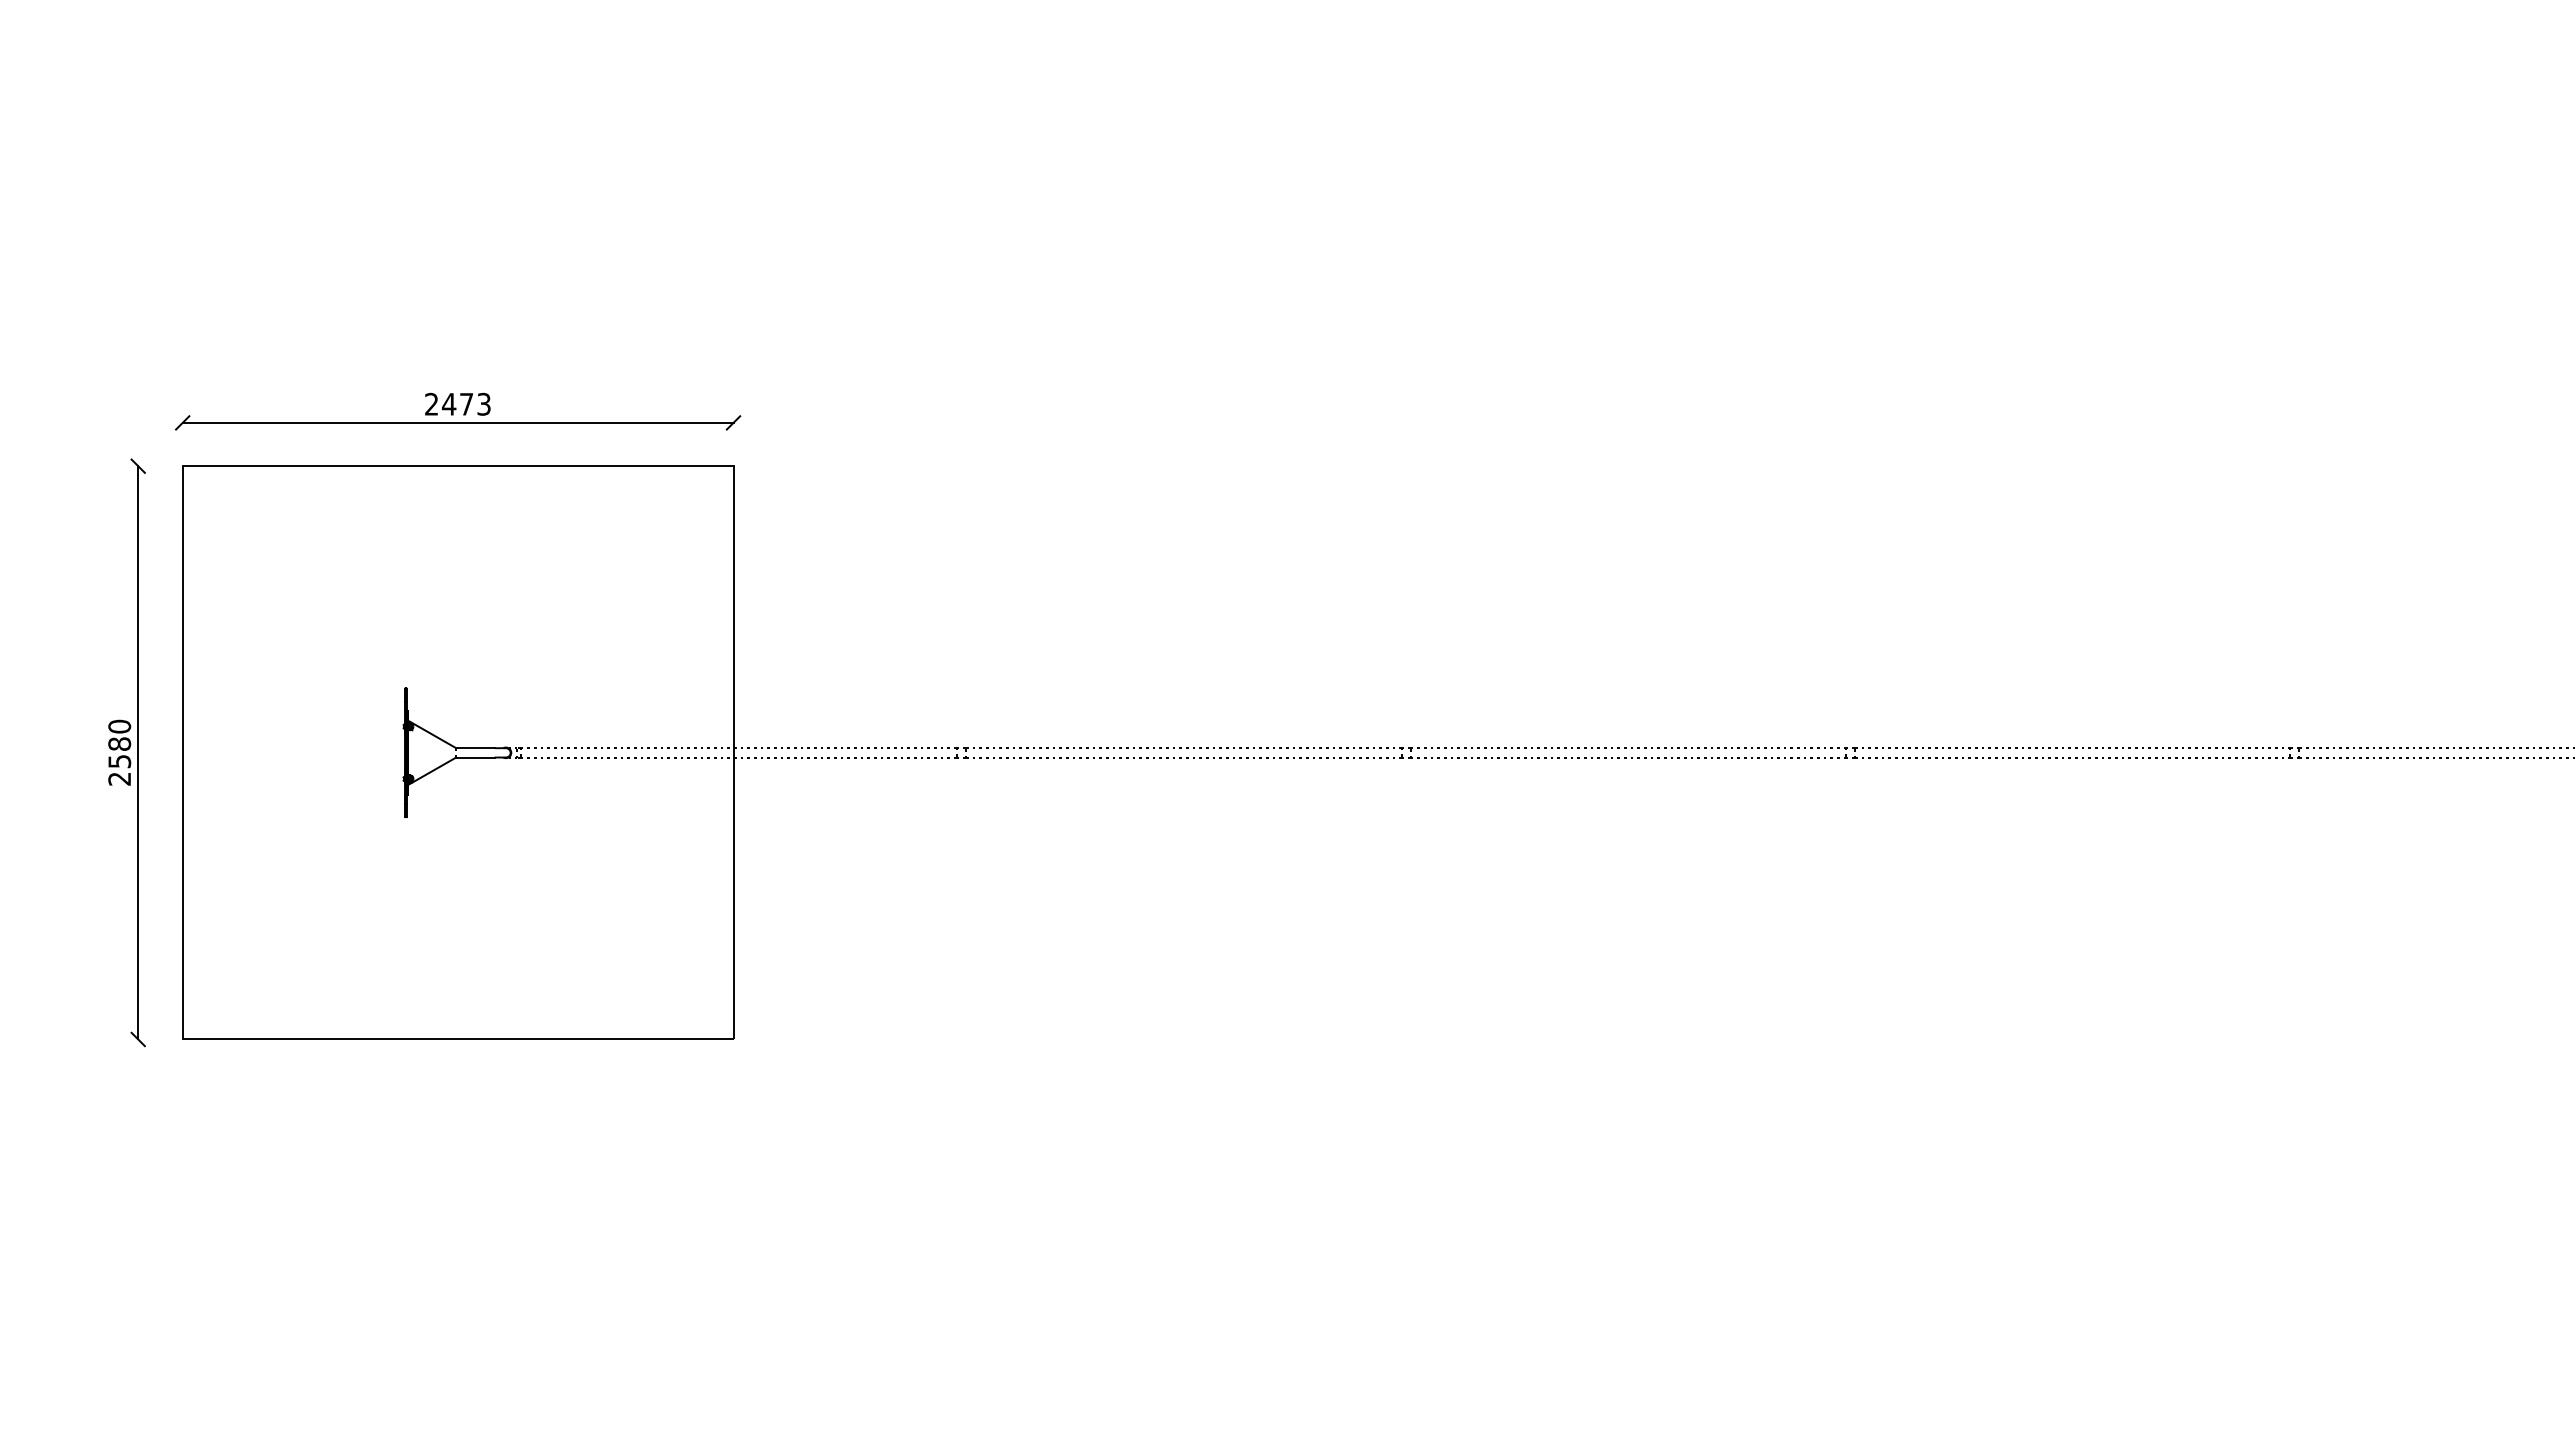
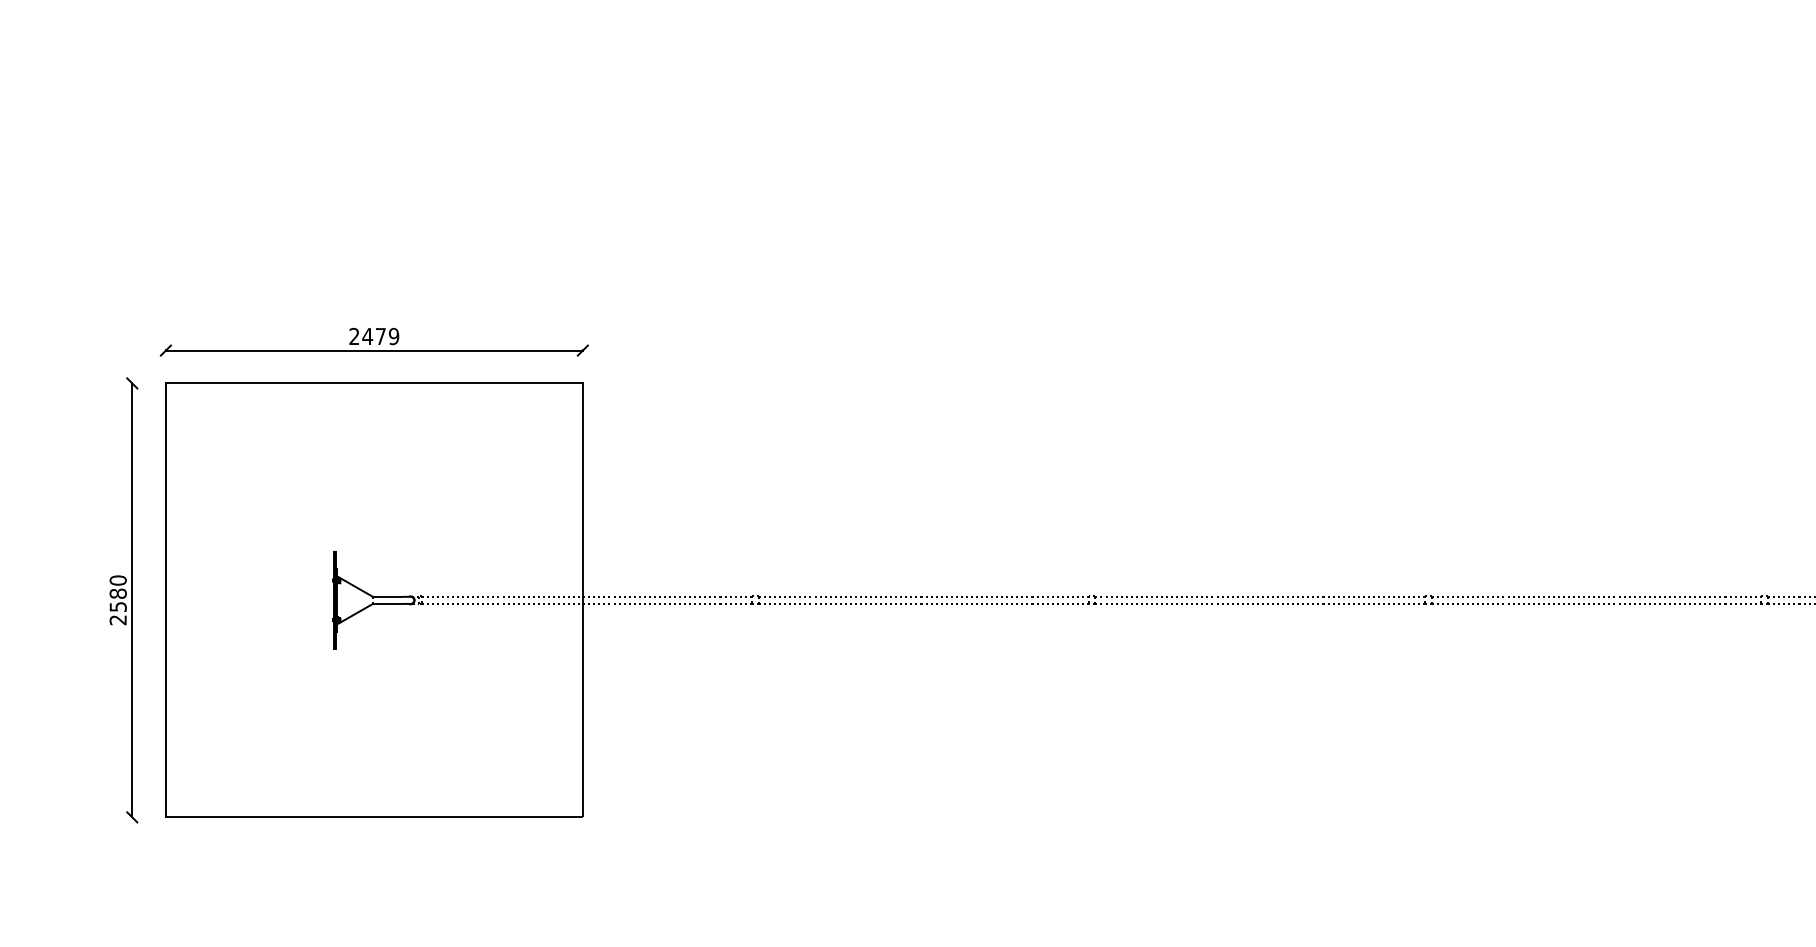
text: (483, 404) -> (393, 336), 2473 -> 2479

